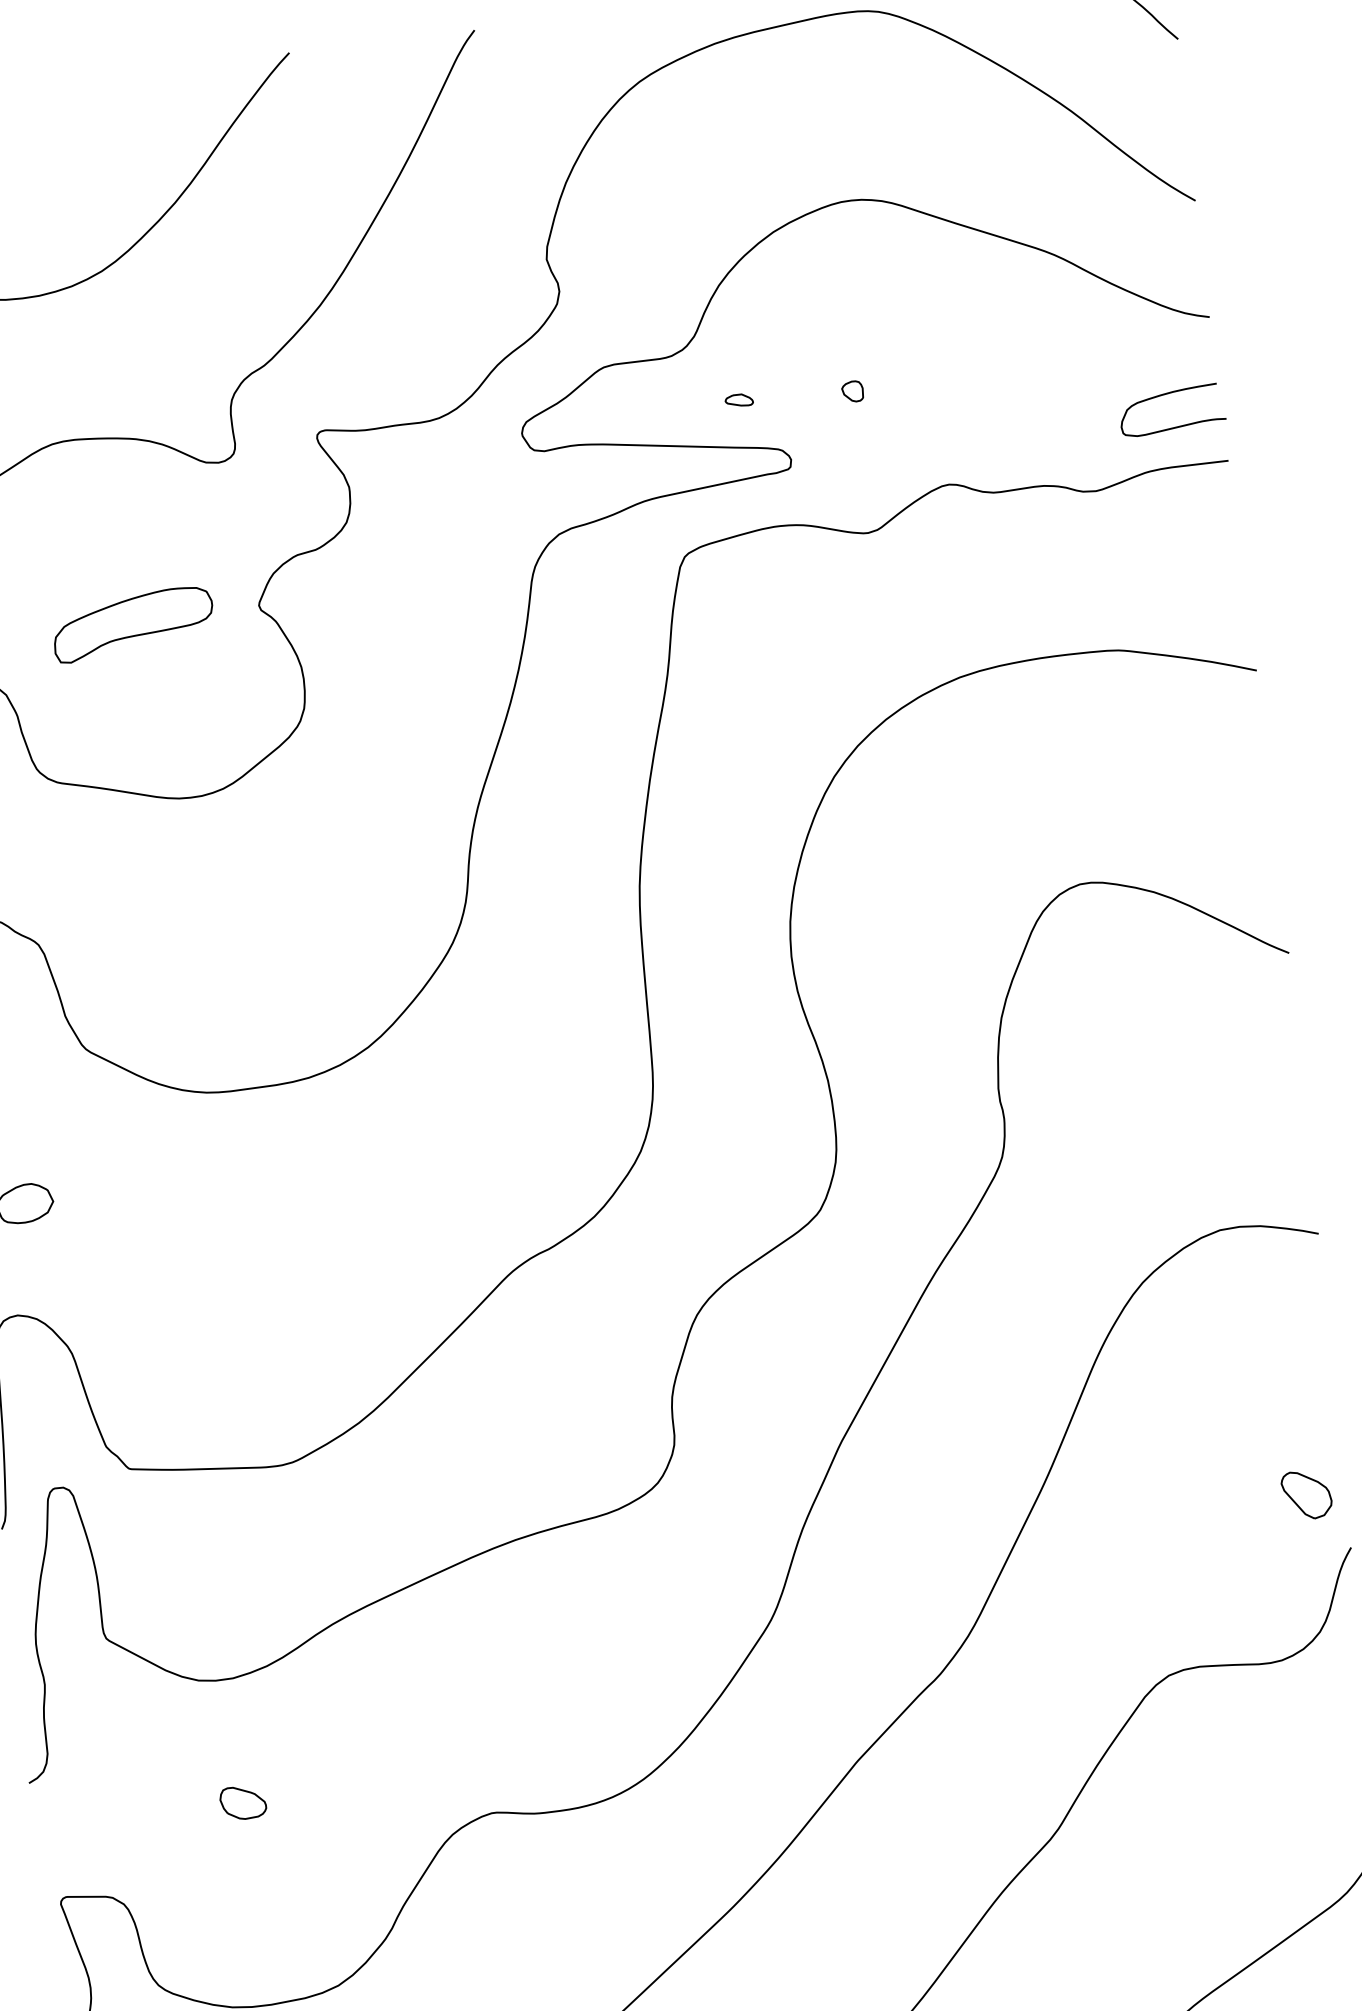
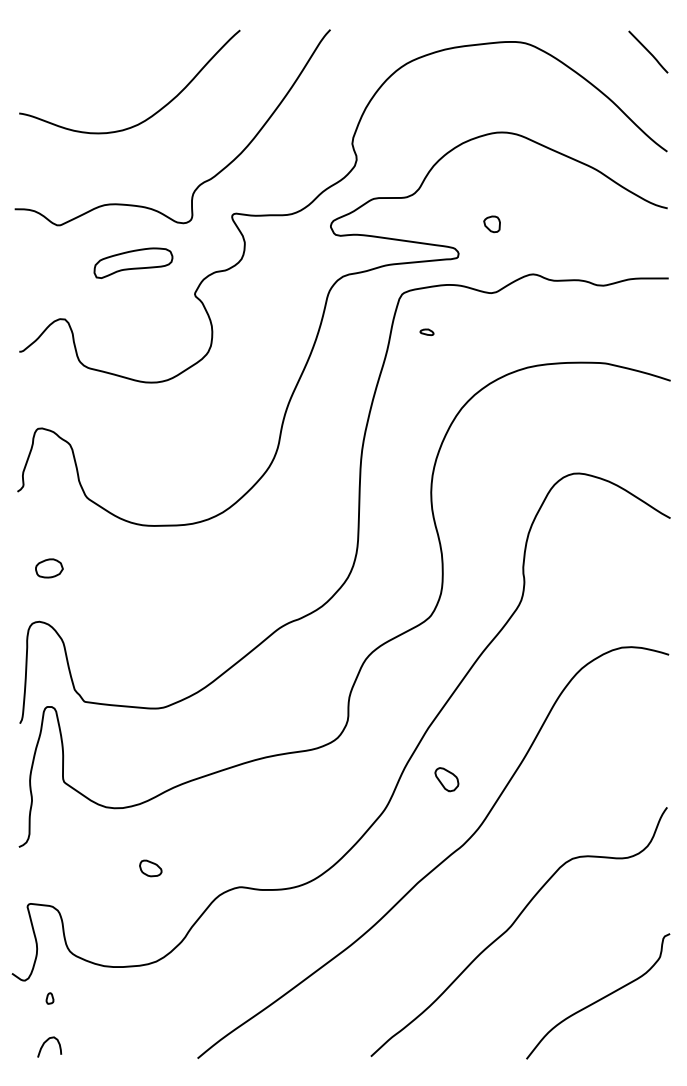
part: (851, 392) -> (491, 224), size x1.6
curve: (1170, 394) -> (644, 243), removed
part: (737, 398) -> (426, 331), moved
part: (133, 622) -> (133, 262), moved
part: (1306, 1494) -> (446, 779), moved
part: (242, 1802) -> (150, 868), moved

